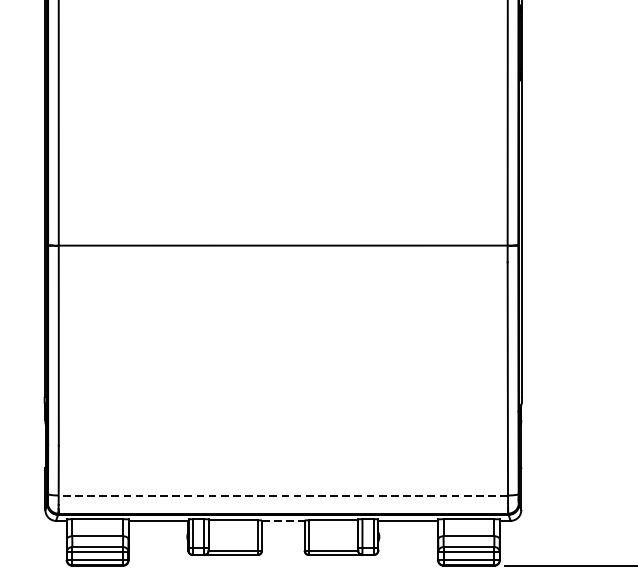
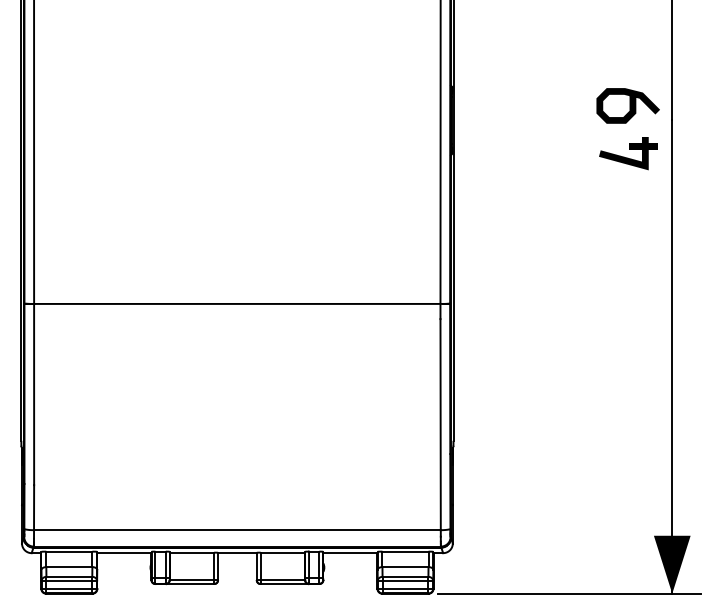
line: (282, 495) -> (236, 530), dashed -> solid
line: (283, 521) -> (237, 553), dashed -> solid

